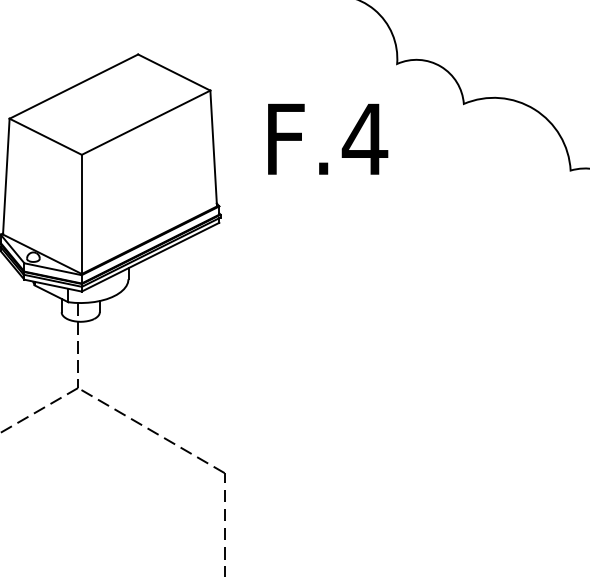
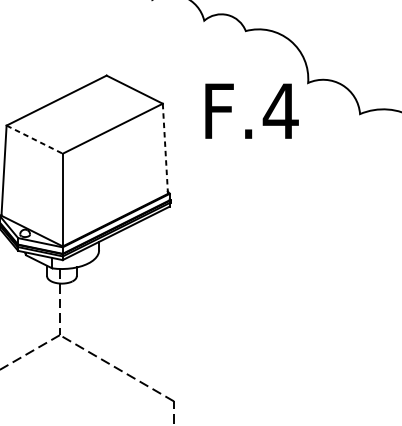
line: (46, 137) -> (35, 140), solid -> dashed
text: (328, 138) -> (252, 110), moved
line: (213, 148) -> (165, 148), solid -> dashed

